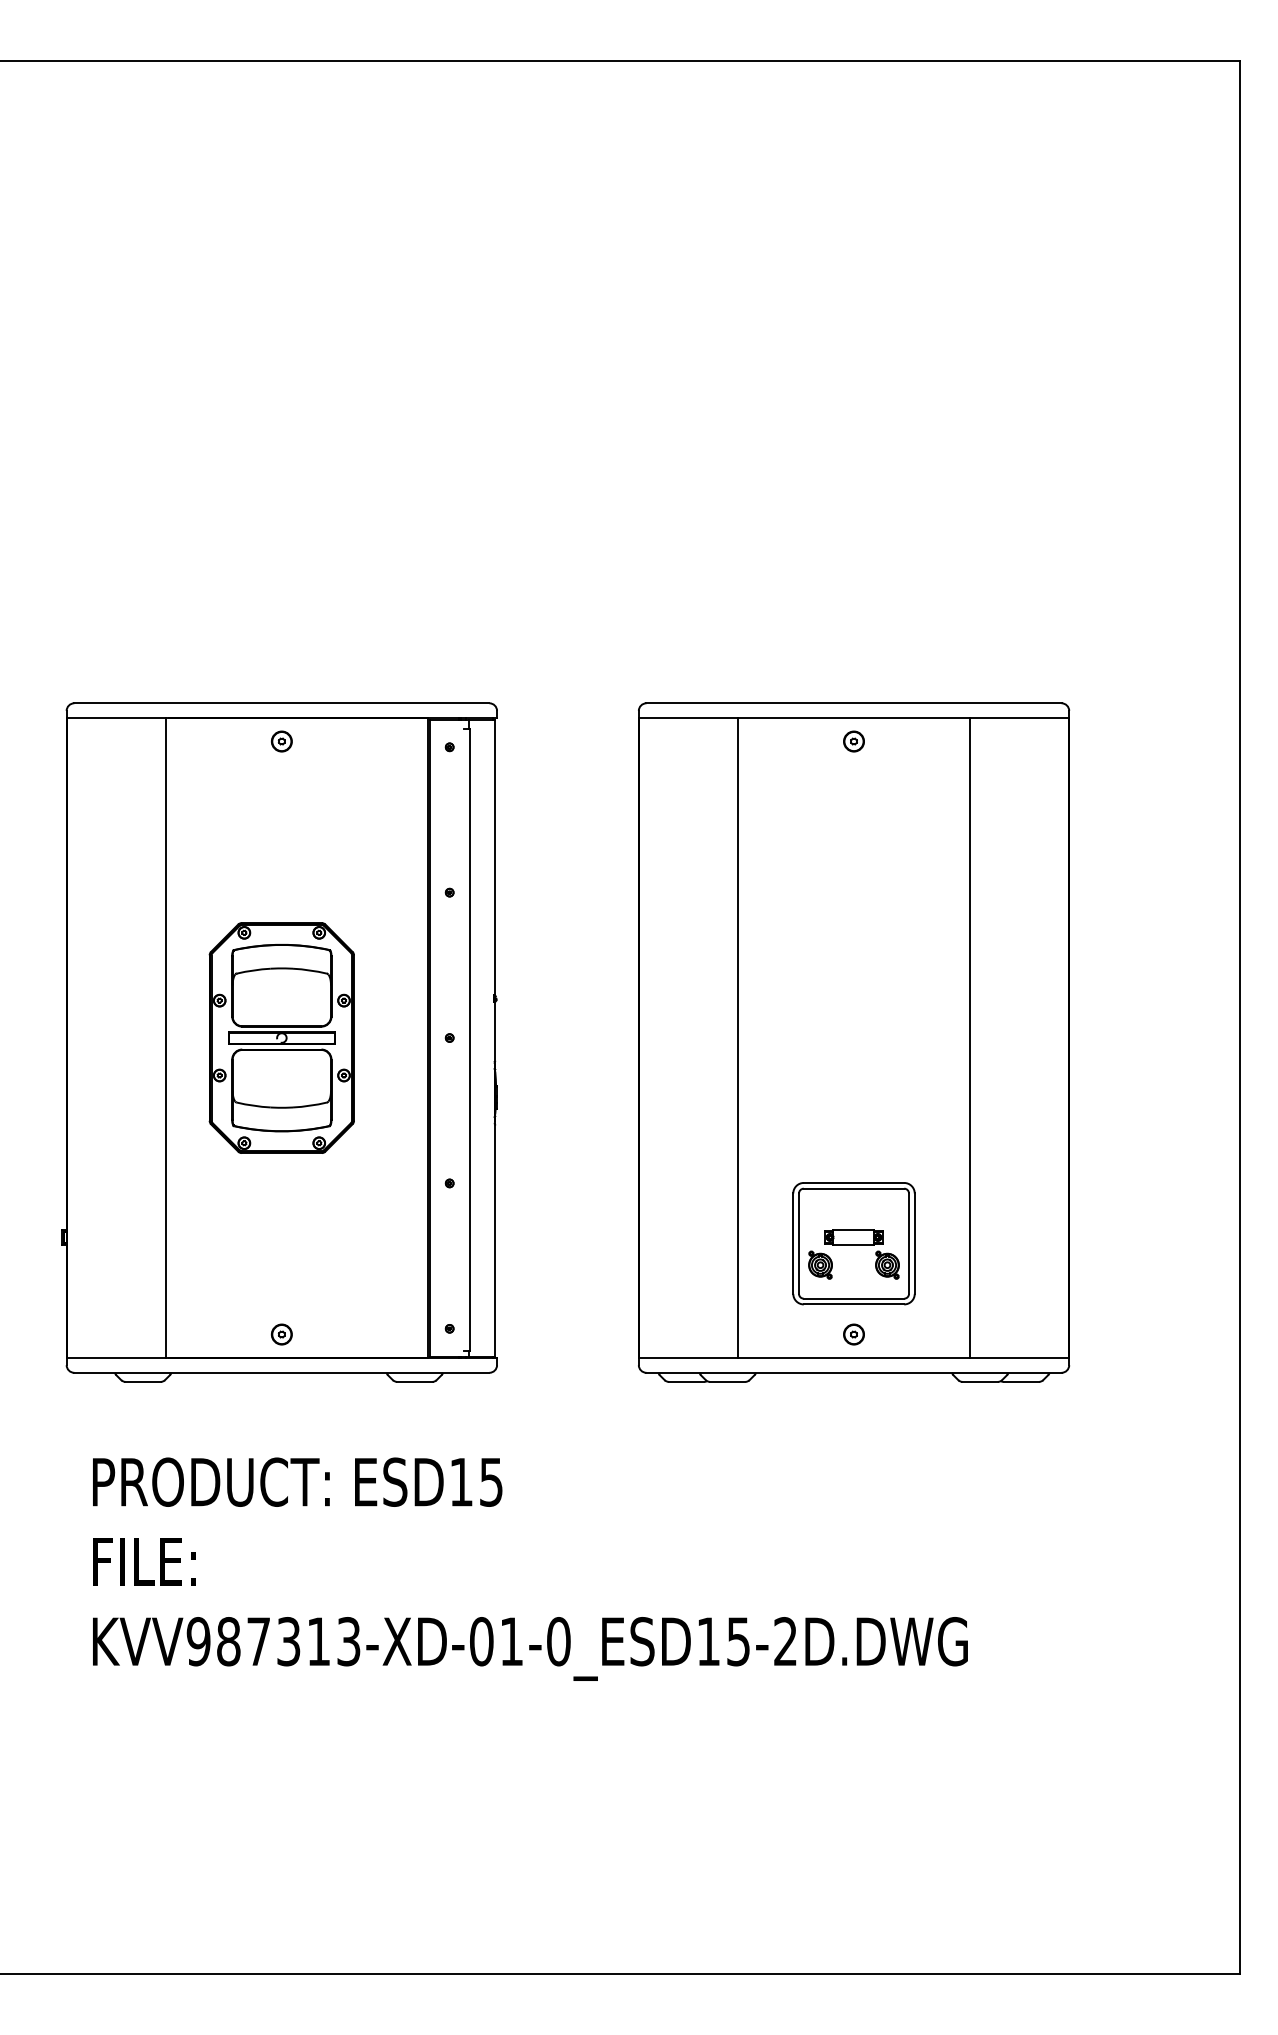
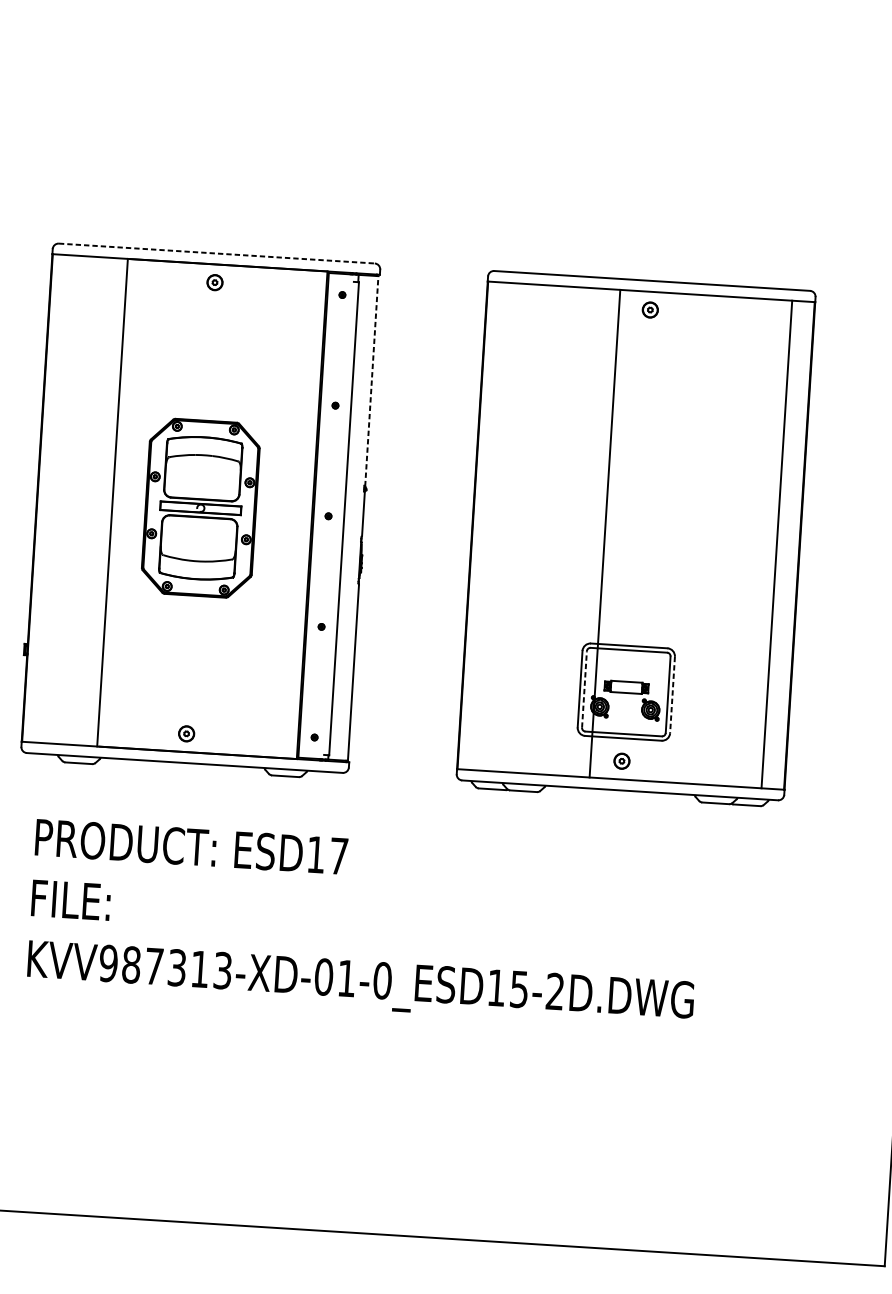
line: (281, 703) -> (216, 253), solid -> dashed
line: (495, 857) -> (372, 381), solid -> dashed
line: (738, 1037) -> (605, 533), moved
line: (969, 1037) -> (776, 544), moved
line: (799, 1243) -> (584, 689), solid -> dashed
line: (914, 1244) -> (672, 695), solid -> dashed
text: (491, 1482) -> (339, 856), ESD15 -> ESD17

